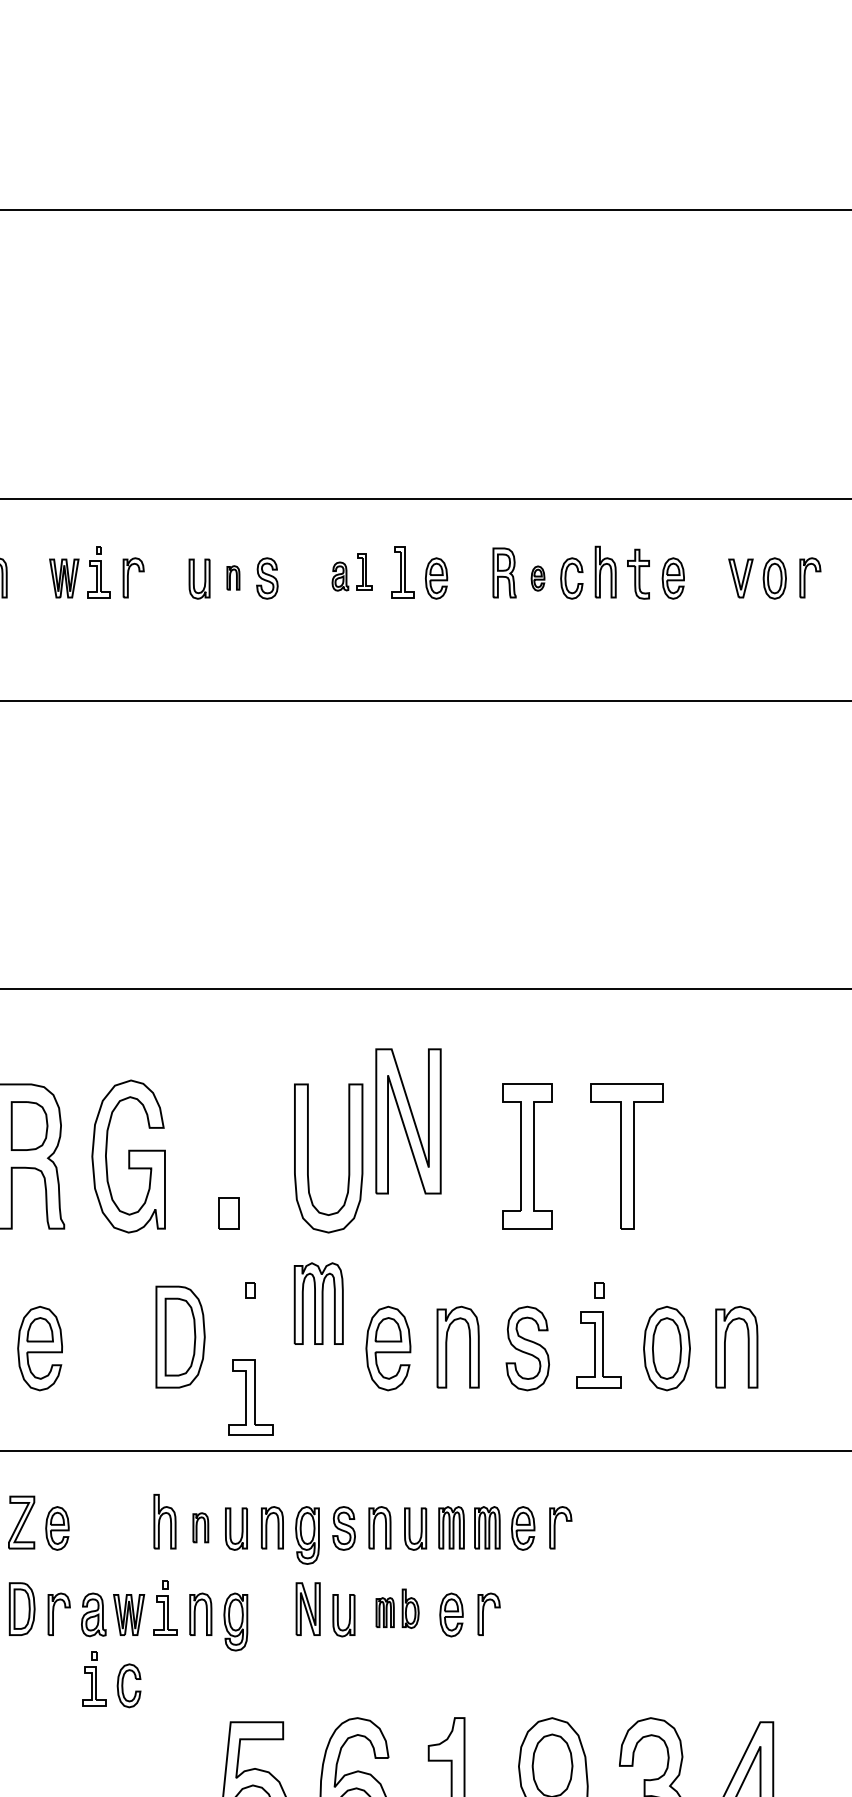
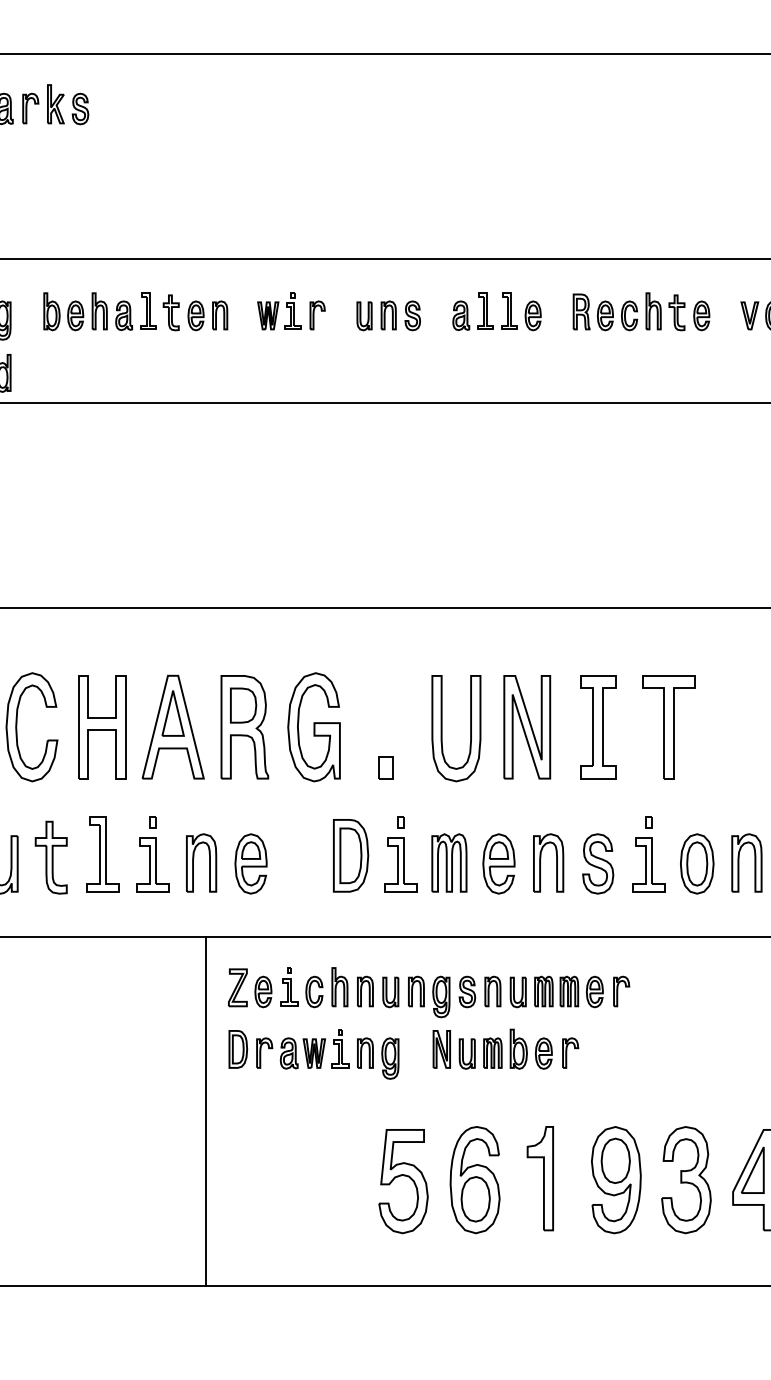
part: (351, 572) -> (472, 311), size x1.43
part: (233, 577) -> (388, 315), size x1.67
part: (538, 577) -> (605, 315), size x1.67
part: (408, 1121) -> (527, 727), moved
part: (318, 1302) -> (449, 862), moved
part: (250, 1397) -> (400, 864), moved
part: (200, 1527) -> (365, 991), size x1.43
part: (397, 1607) -> (505, 1048), size x1.43
part: (110, 1679) -> (301, 987), moved

